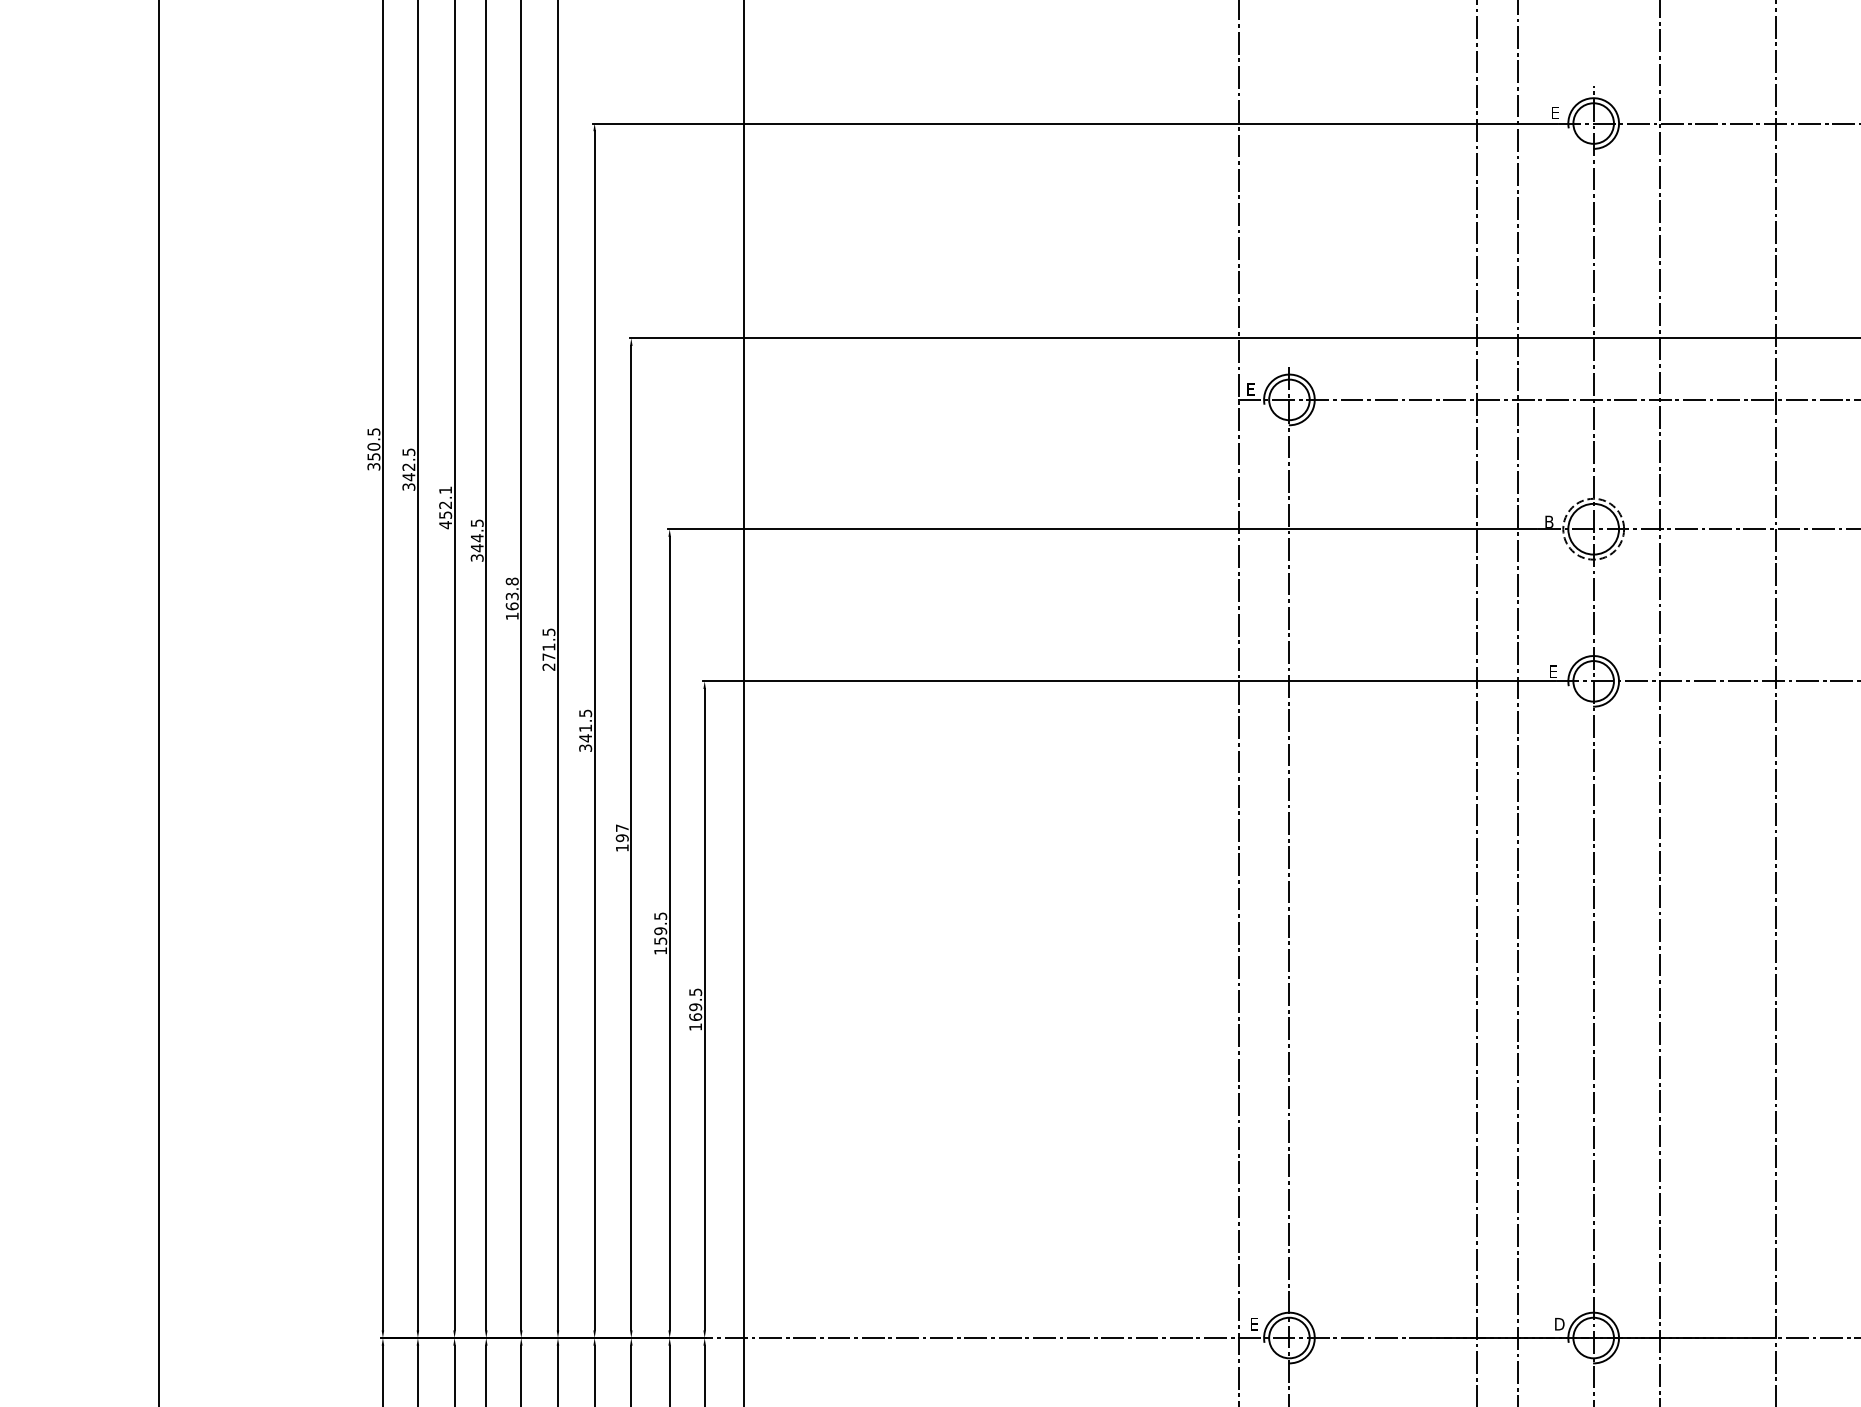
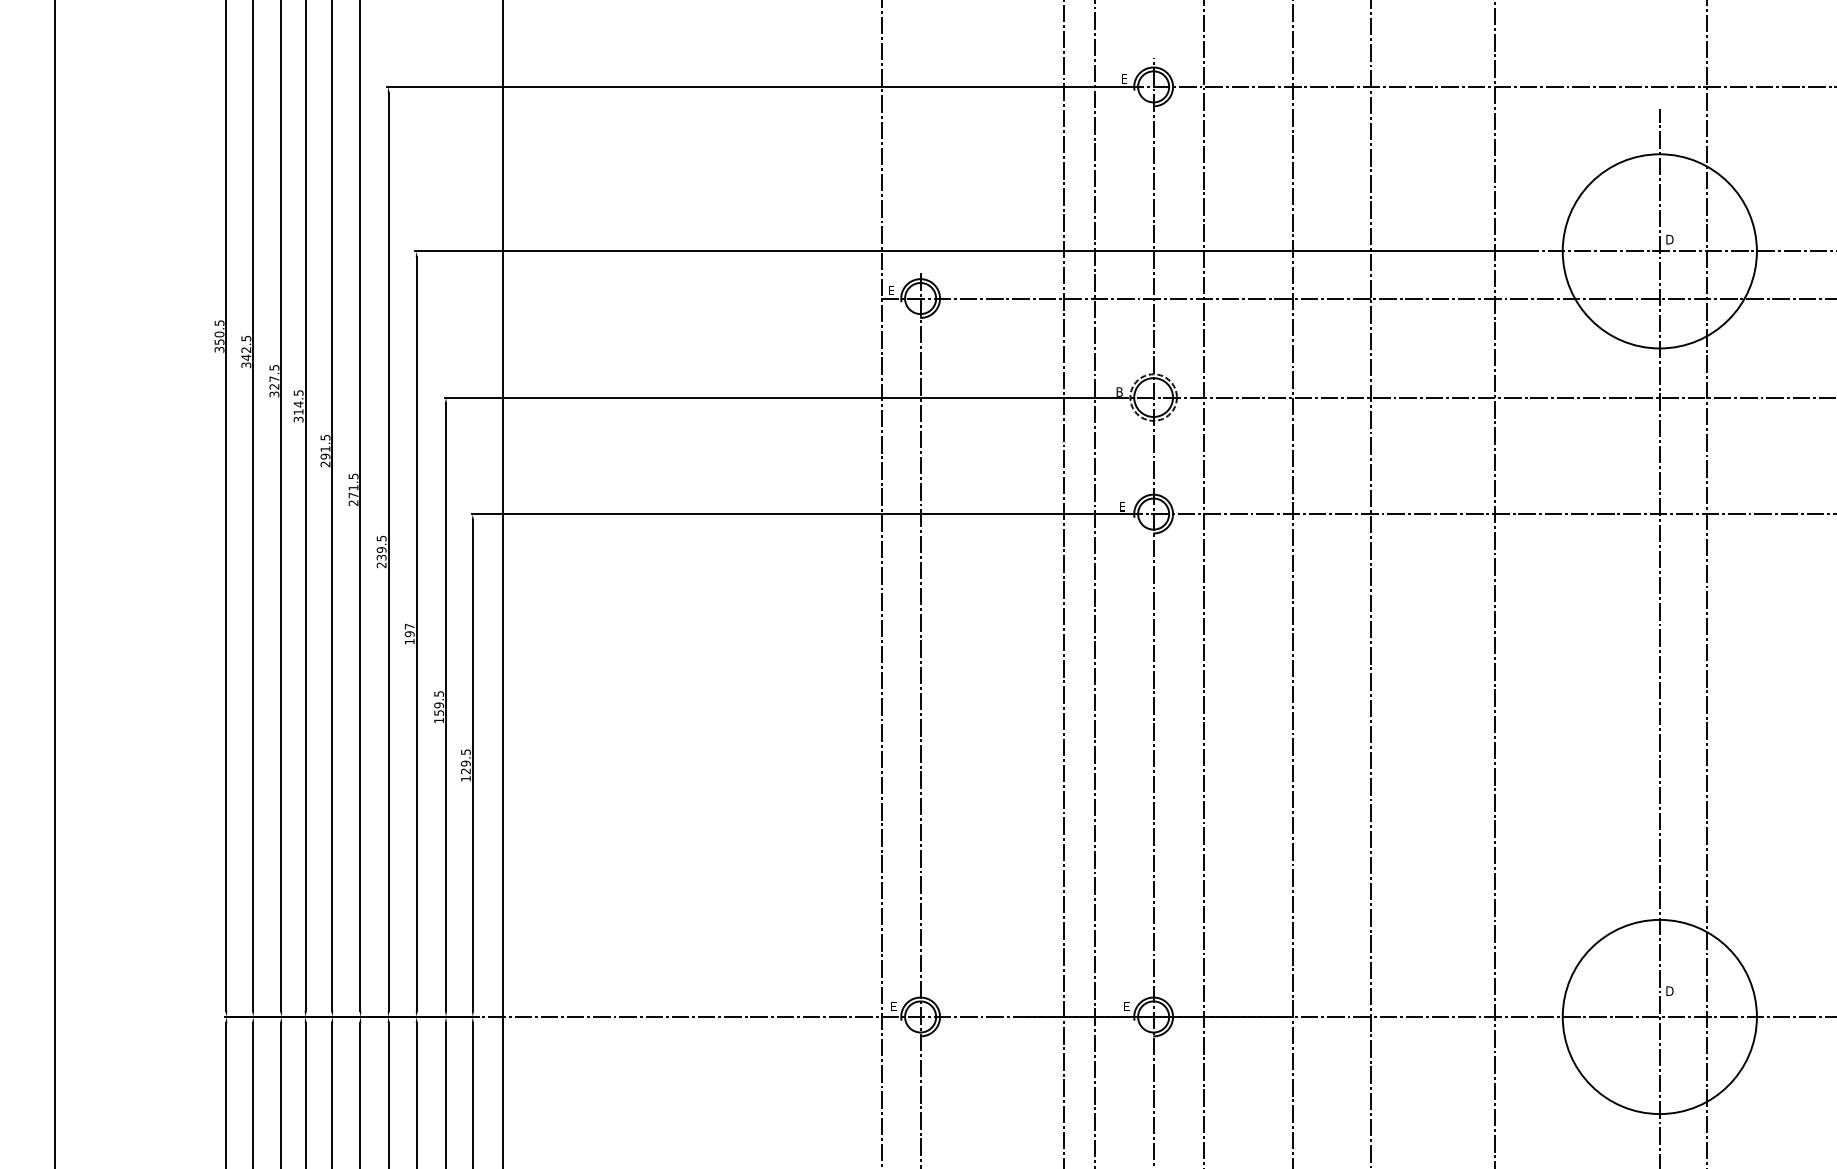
text: (445, 508) -> (274, 381), 452.1 -> 327.5
text: (477, 548) -> (298, 412), 344.5 -> 314.5
text: (512, 598) -> (325, 450), 163.8 -> 291.5
text: (585, 738) -> (381, 557), 341.5 -> 239.5
text: (695, 1017) -> (465, 771), 169.5 -> 129.5
text: (1559, 1324) -> (1127, 1006), D -> E

